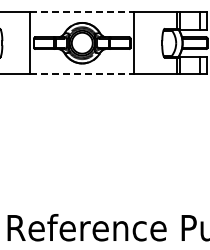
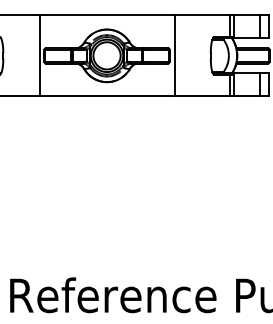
line: (82, 12) -> (107, 16), dashed -> solid
line: (82, 74) -> (107, 96), dashed -> solid

